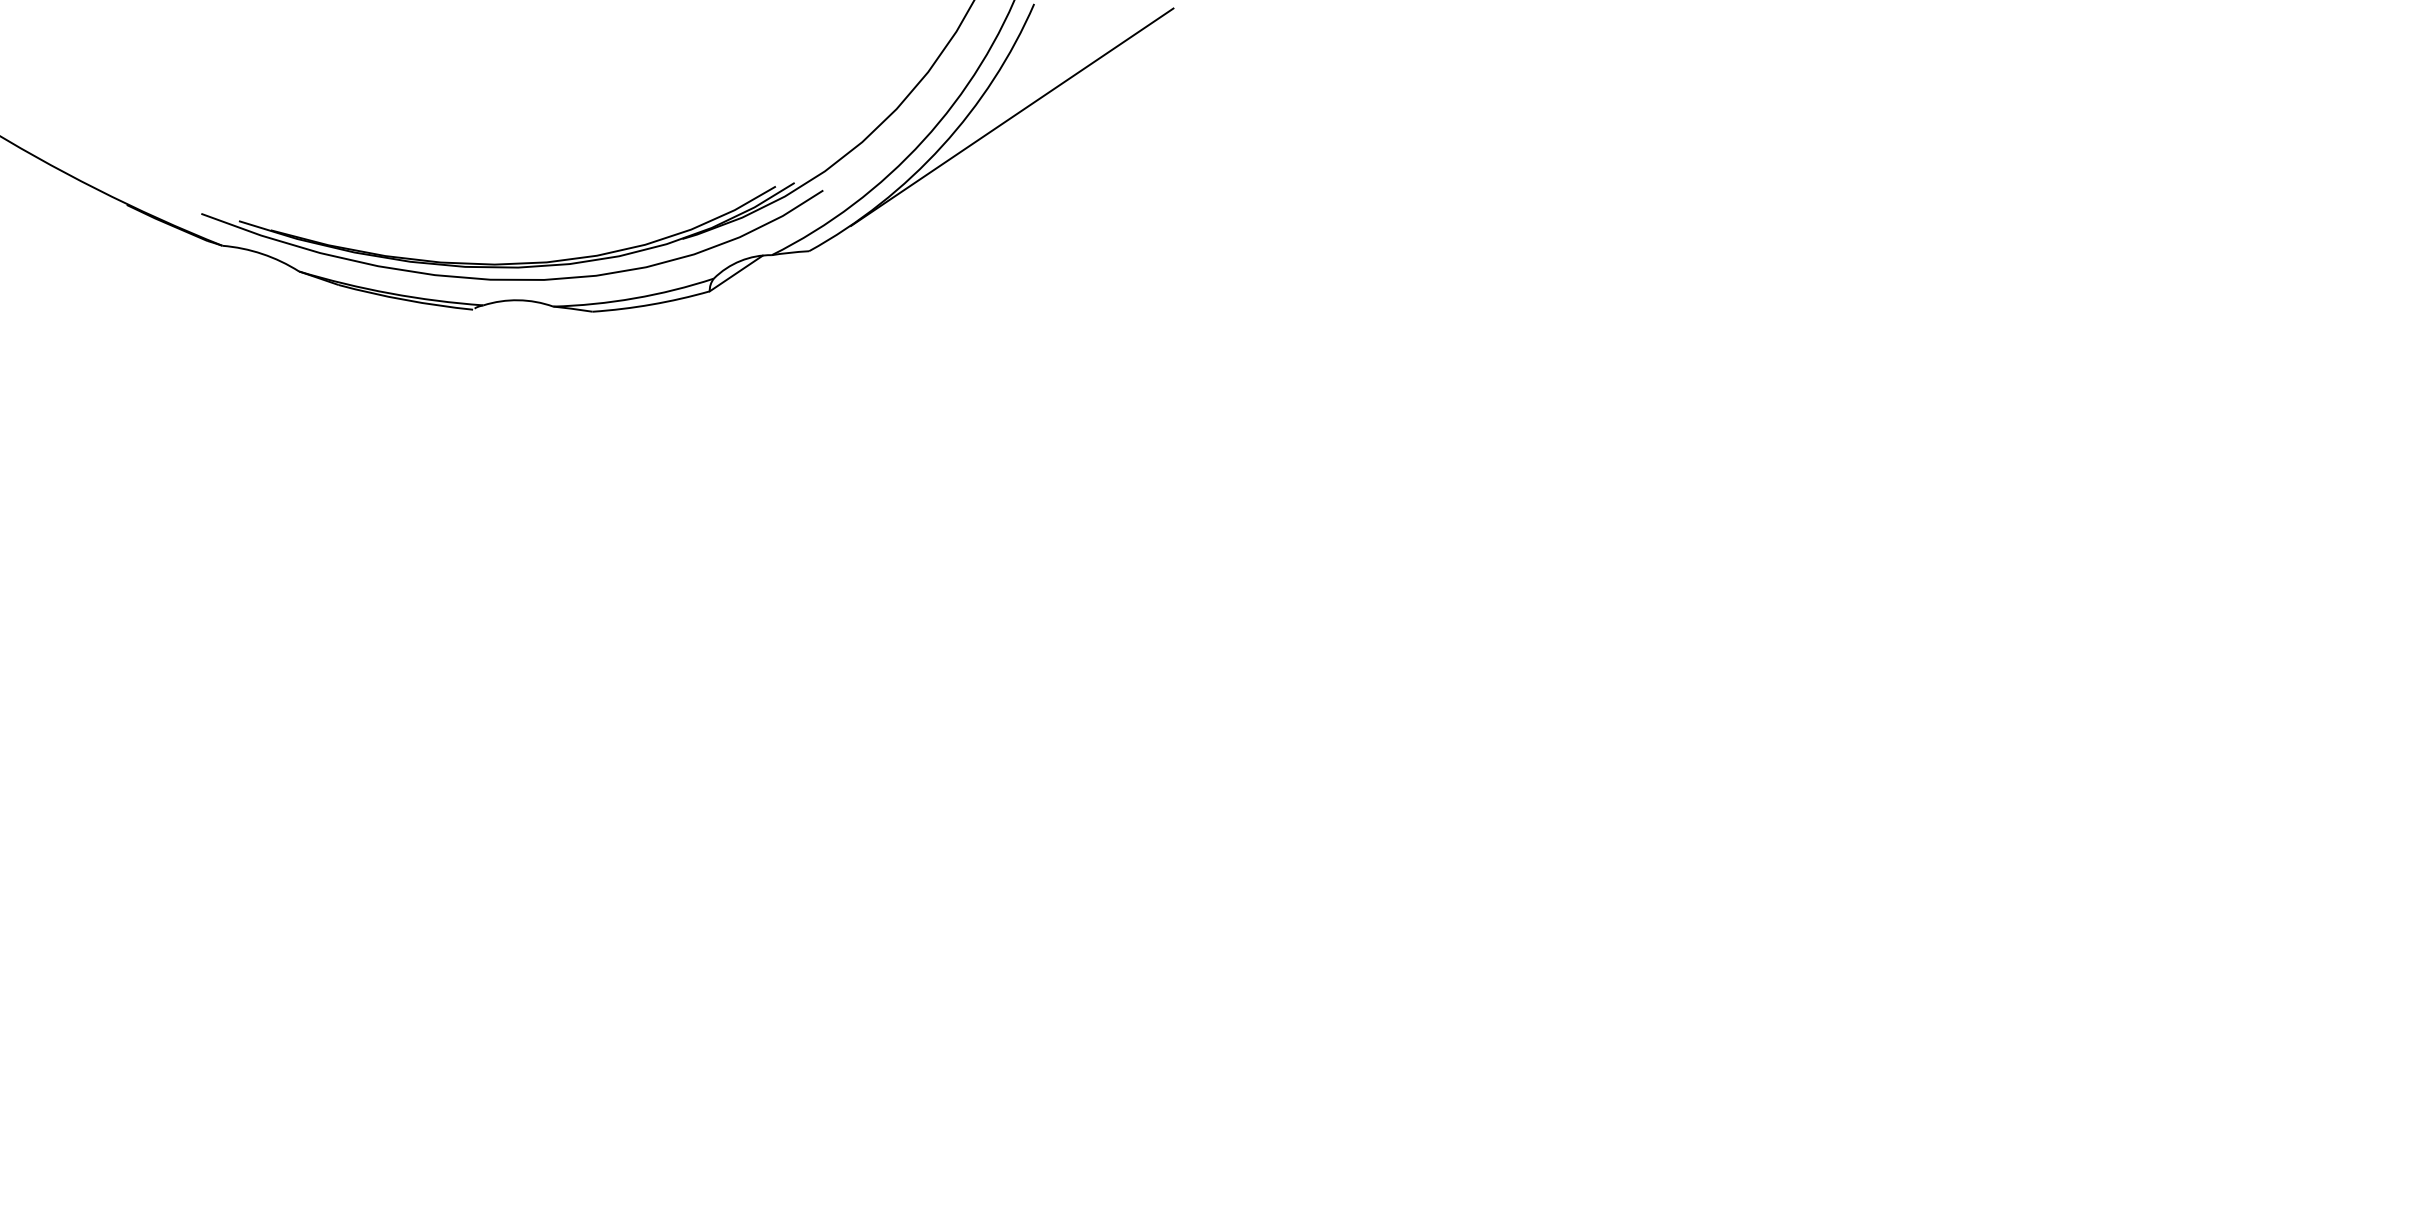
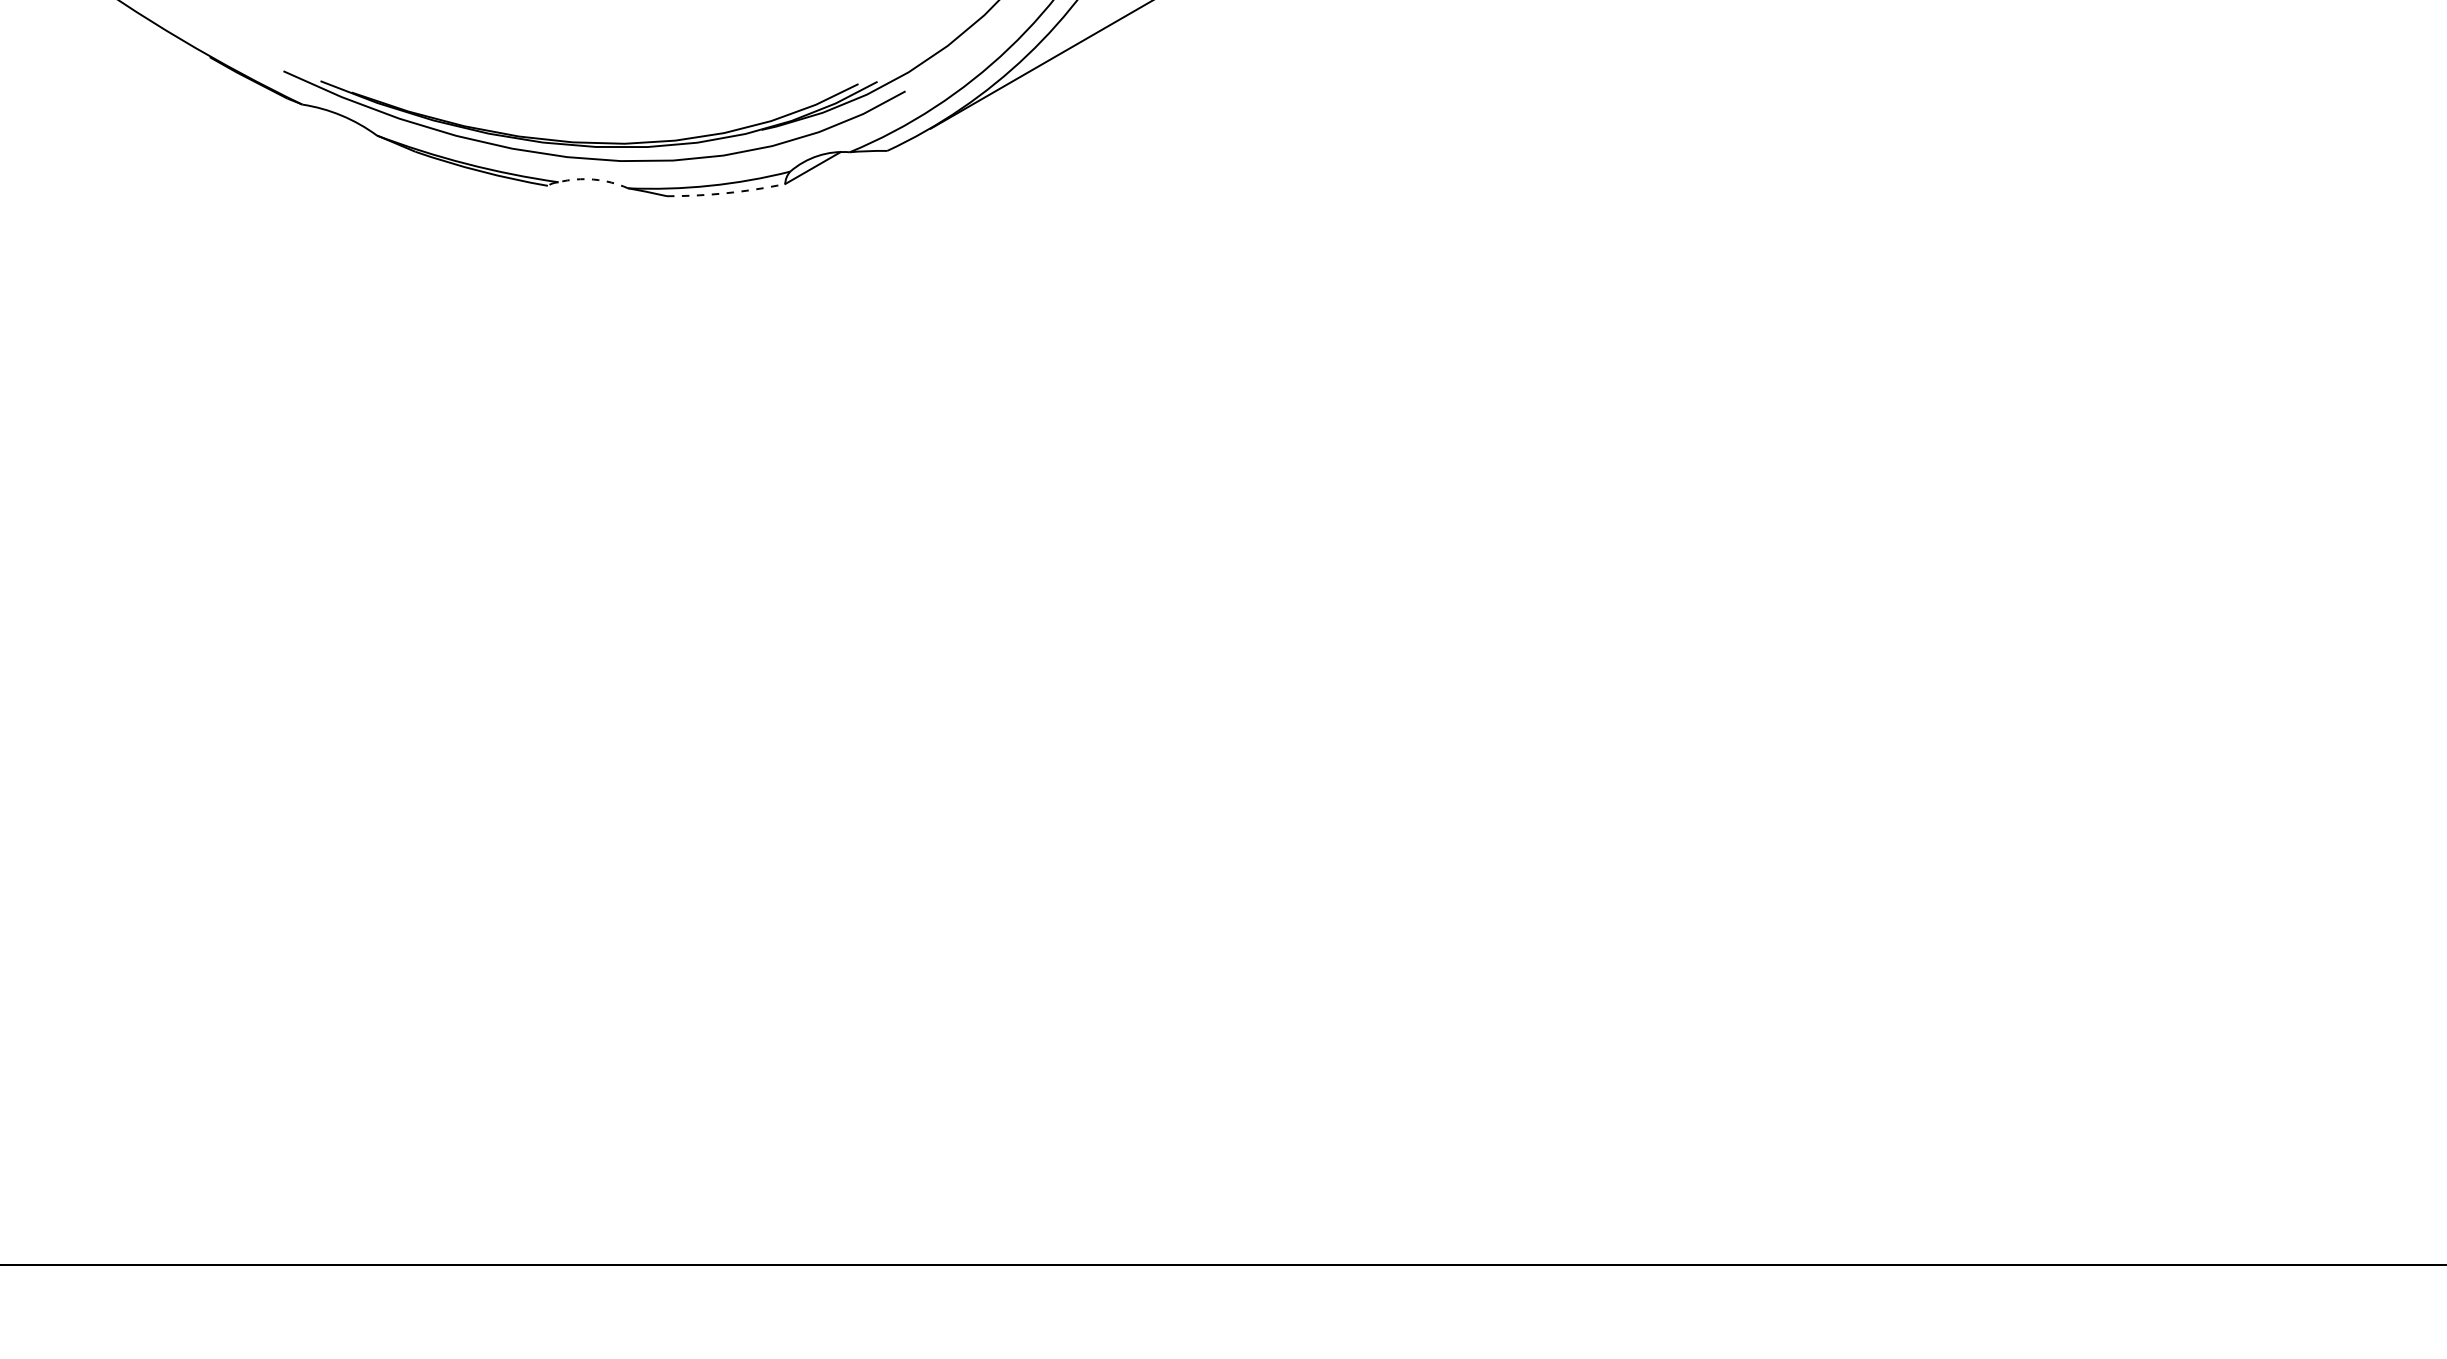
arc: (518, 300) -> (593, 179), solid -> dashed
arc: (651, 304) -> (726, 193), solid -> dashed

